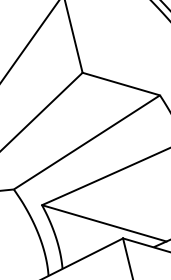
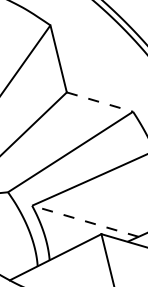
line: (121, 84) -> (100, 102), solid -> dashed
line: (103, 223) -> (84, 221), solid -> dashed

